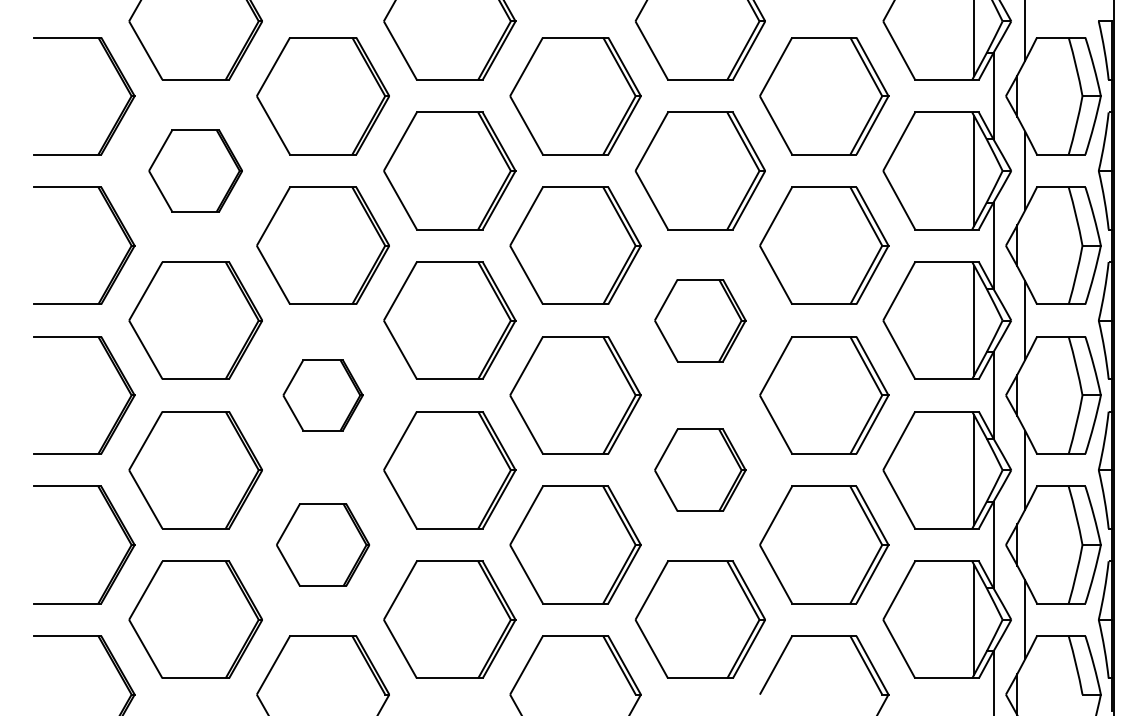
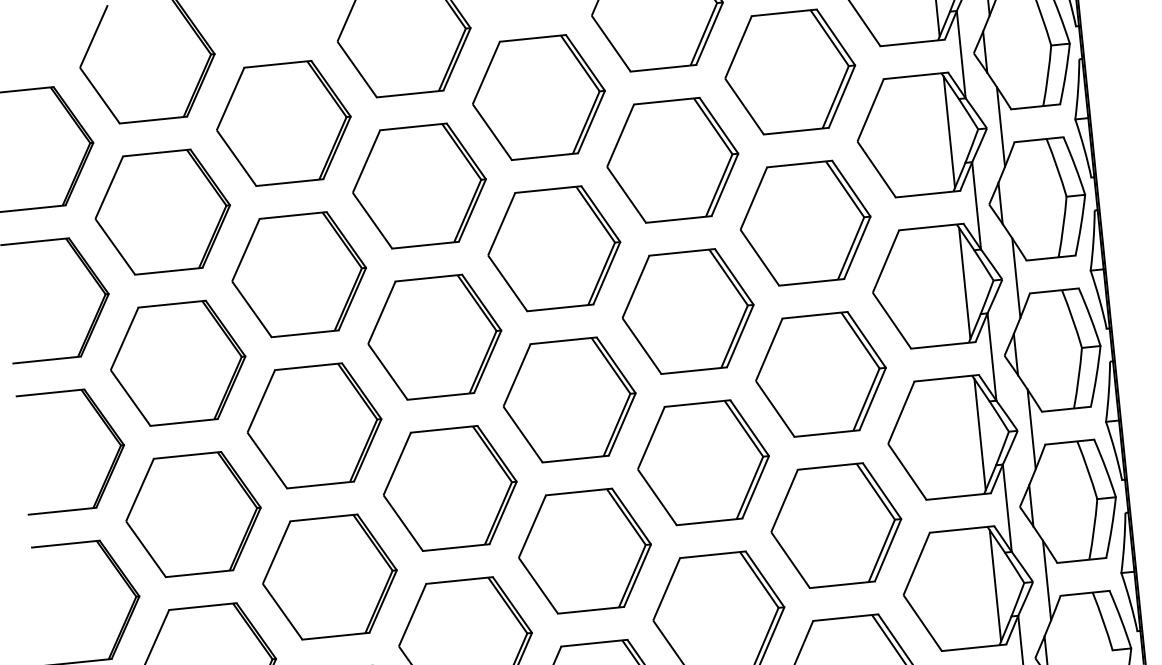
part: (195, 170) -> (162, 211), size x1.43
part: (699, 320) -> (687, 311), size x1.43
part: (322, 395) -> (313, 426), size x1.67
part: (699, 470) -> (702, 463), size x1.43
part: (322, 544) -> (329, 576), size x1.43

